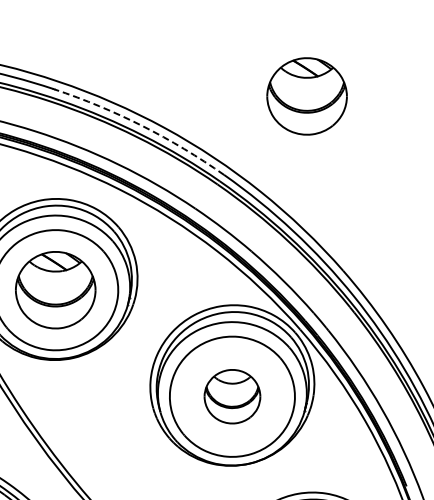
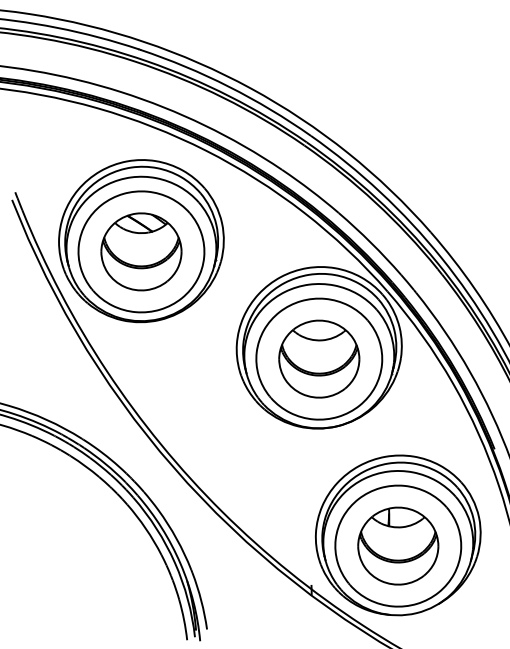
part: (307, 96) -> (394, 56), removed
arc: (142, 125) -> (228, 86), dashed -> solid
part: (232, 396) -> (319, 358), size x1.43

